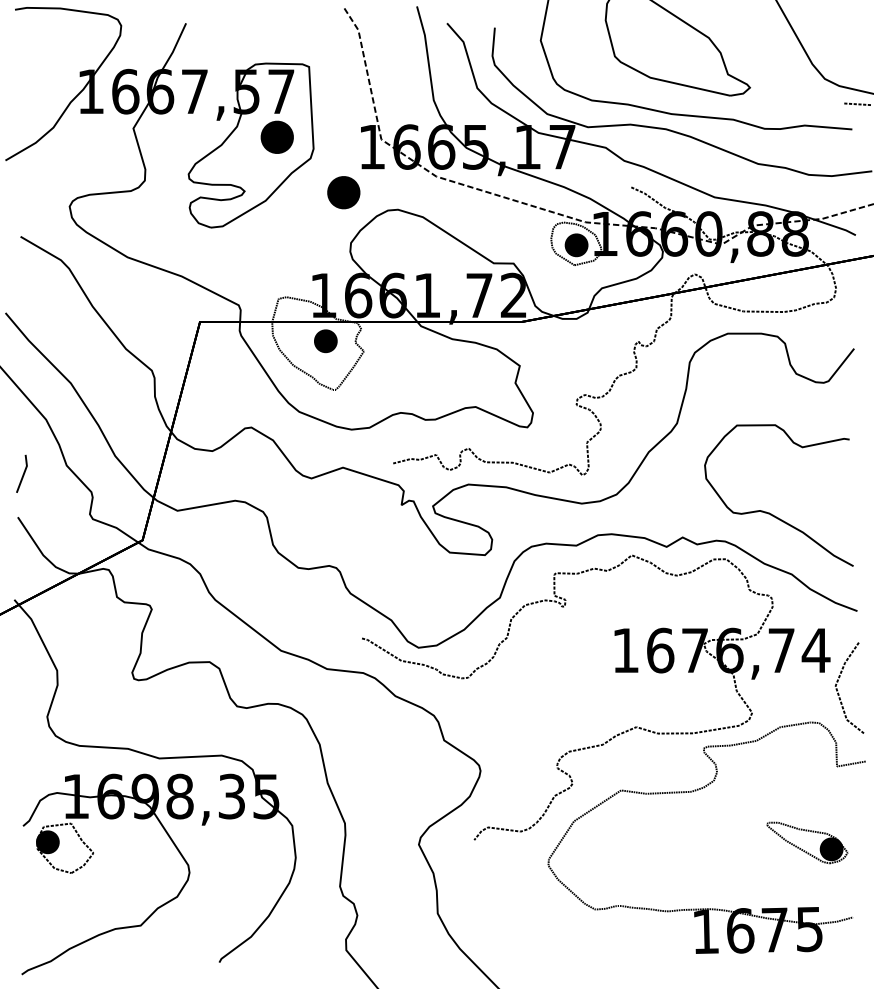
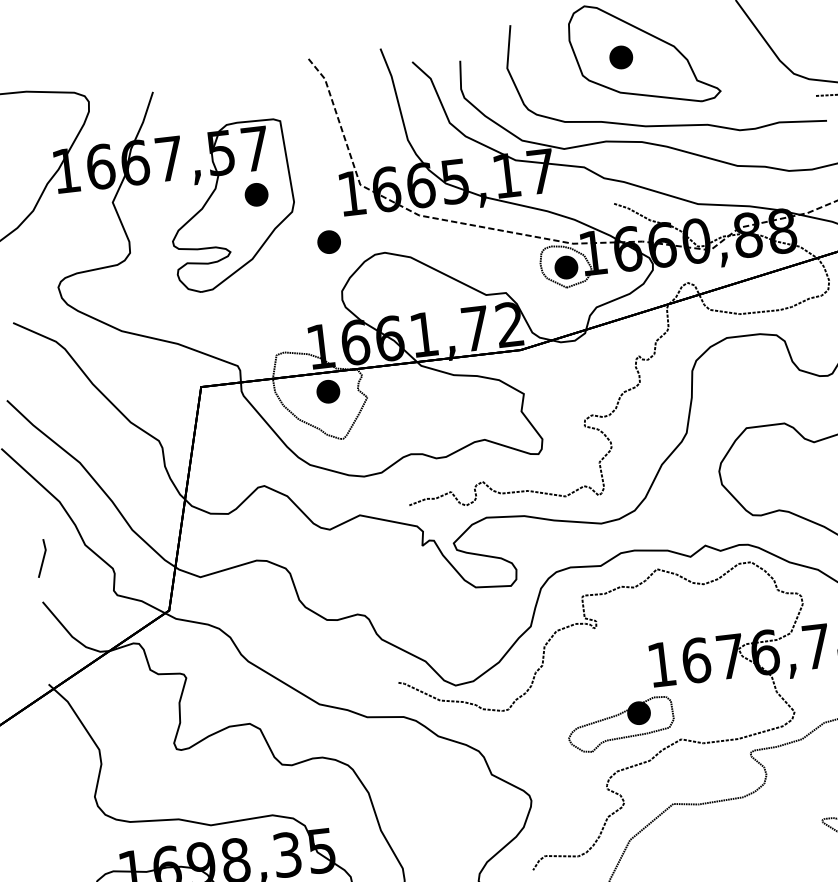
part: (654, 42) -> (620, 57), added
part: (276, 137) -> (255, 195), size x0.71
part: (343, 192) -> (328, 241), size x0.71
part: (578, 705) -> (621, 724), added

